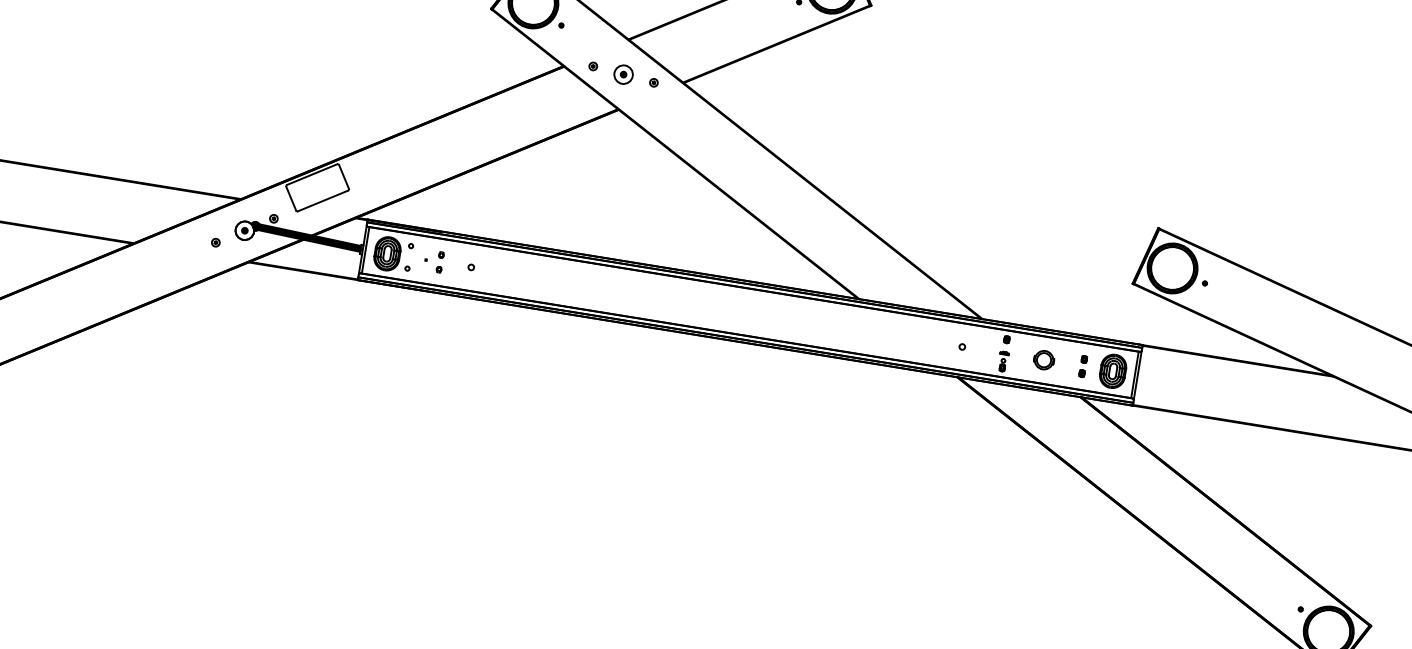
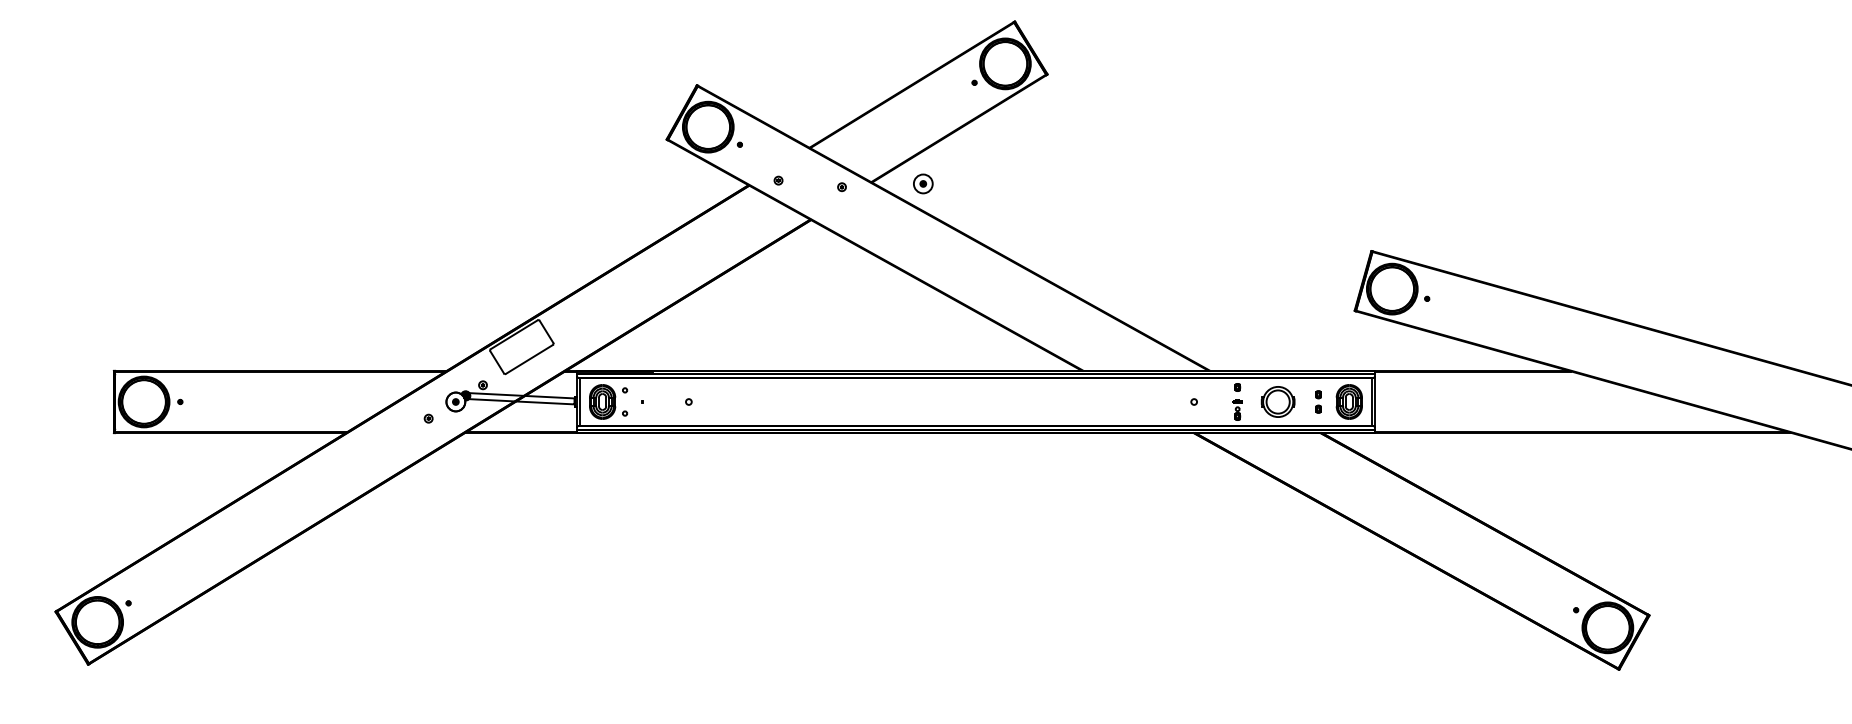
part: (623, 74) -> (923, 183), moved
fill: (307, 237) -> (519, 398), removed
part: (439, 261) -> (656, 401), removed
part: (1044, 359) -> (1278, 401), size x1.6

